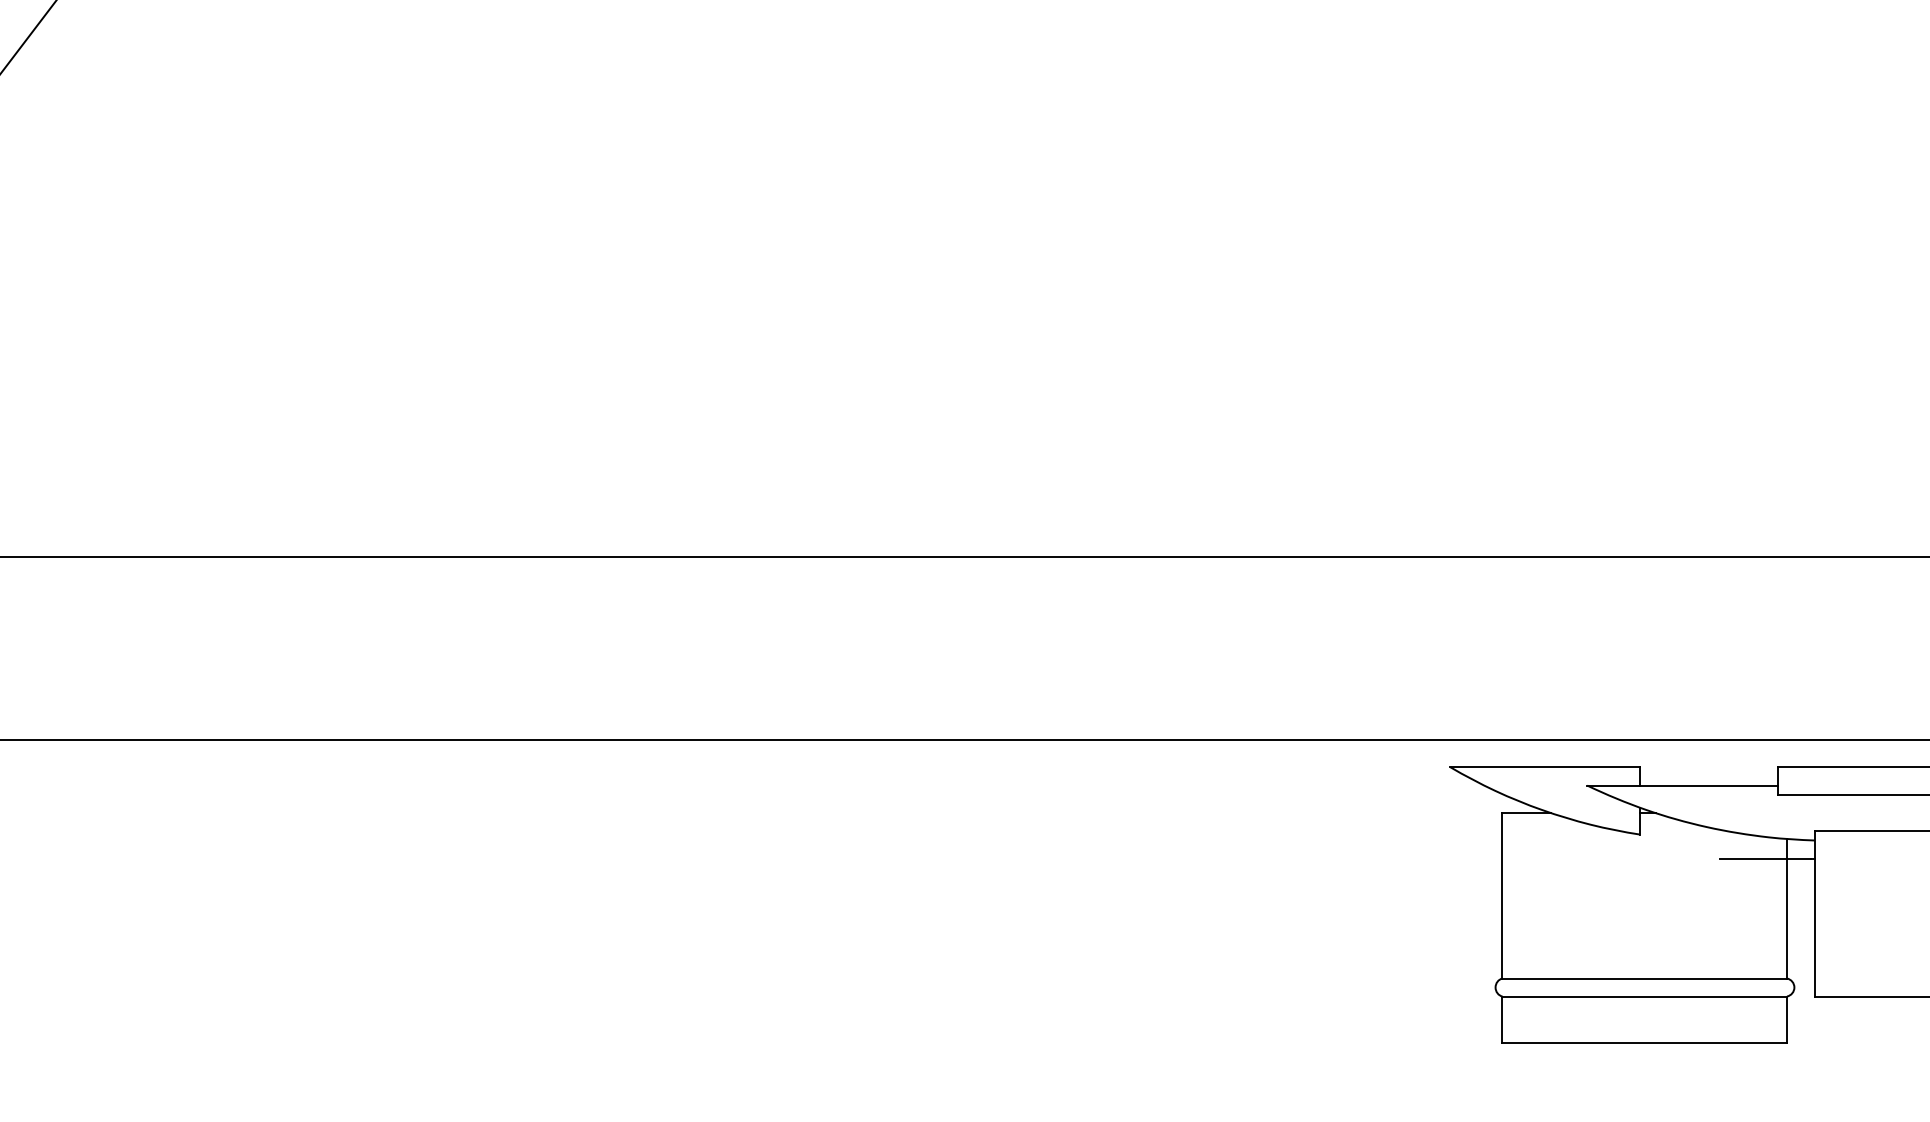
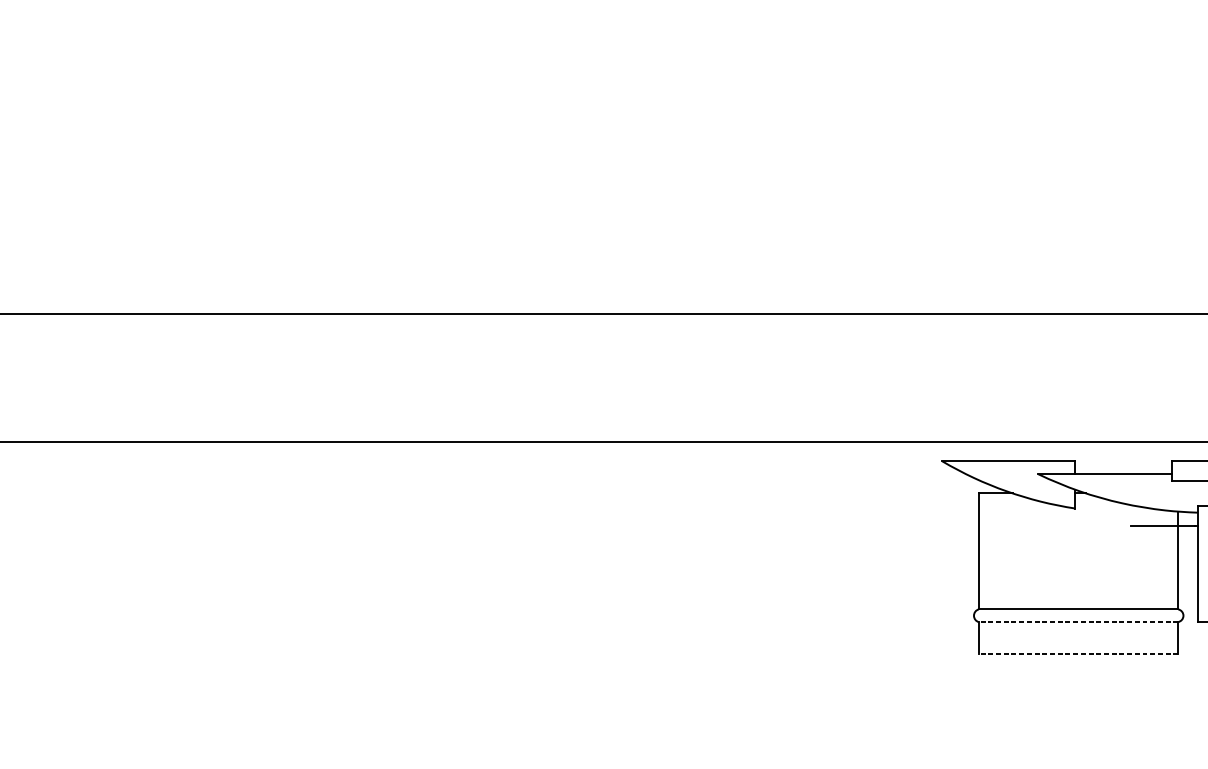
line: (1644, 996) -> (1078, 622), solid -> dashed
line: (1644, 1042) -> (1078, 654), solid -> dashed

